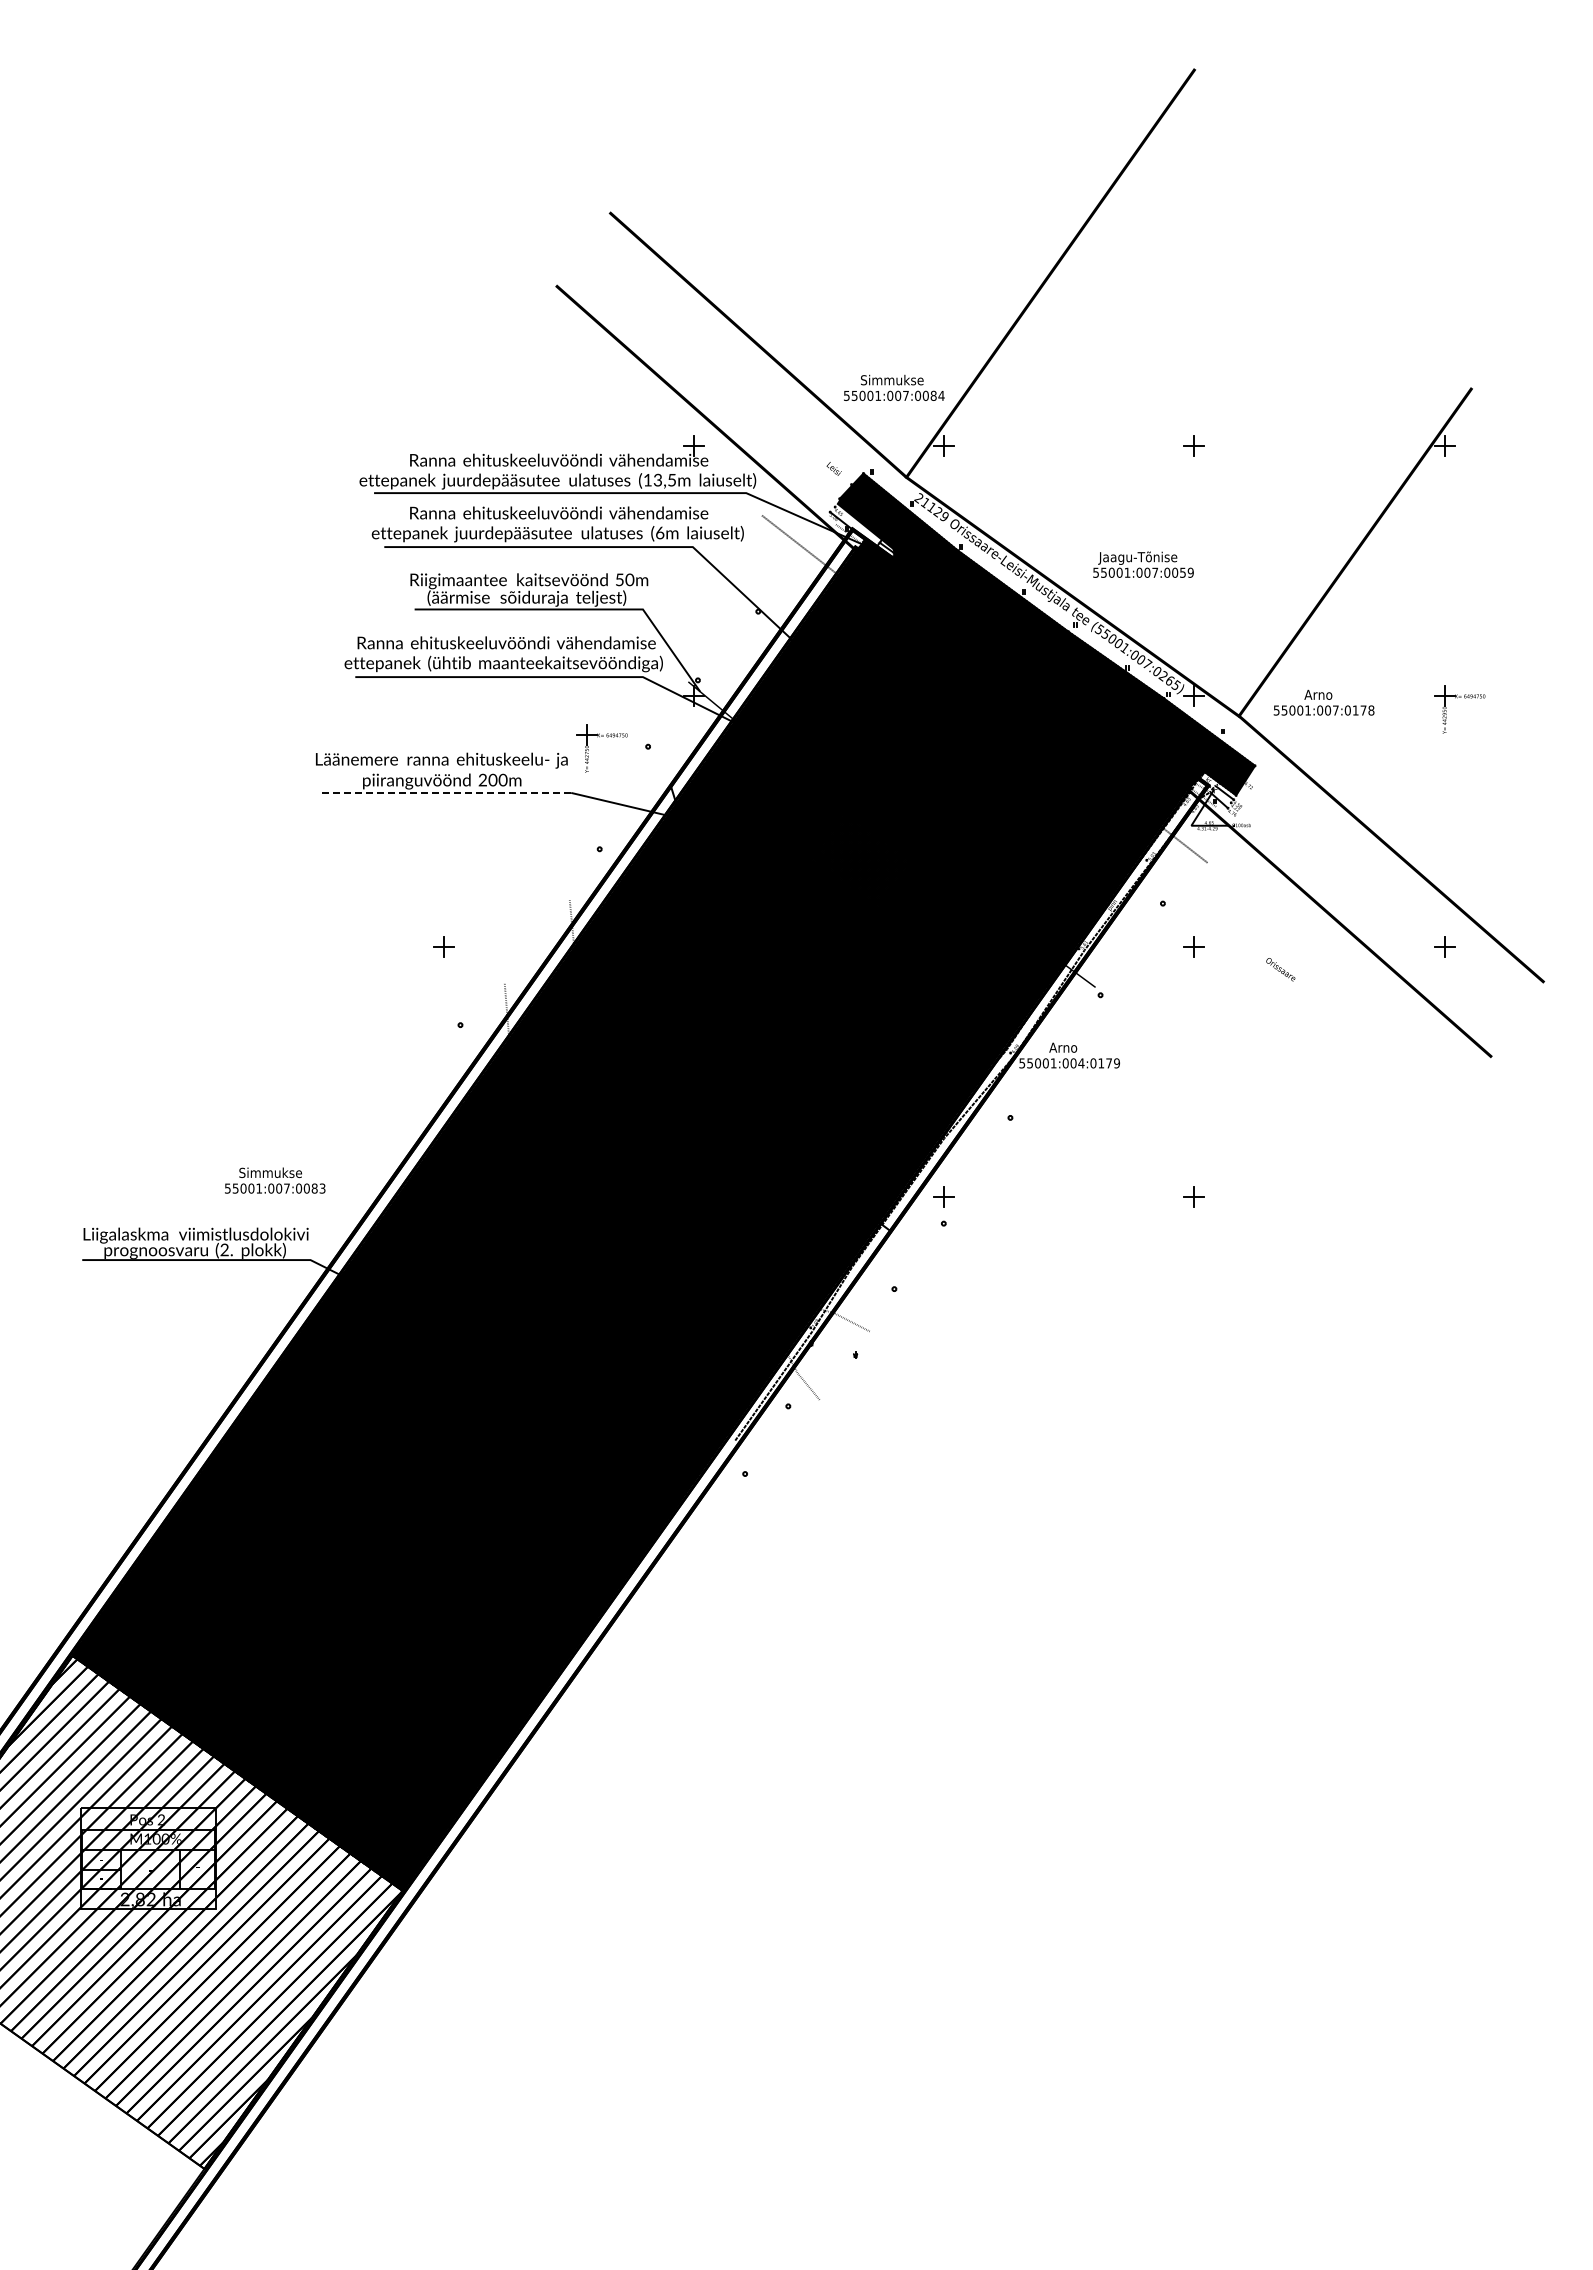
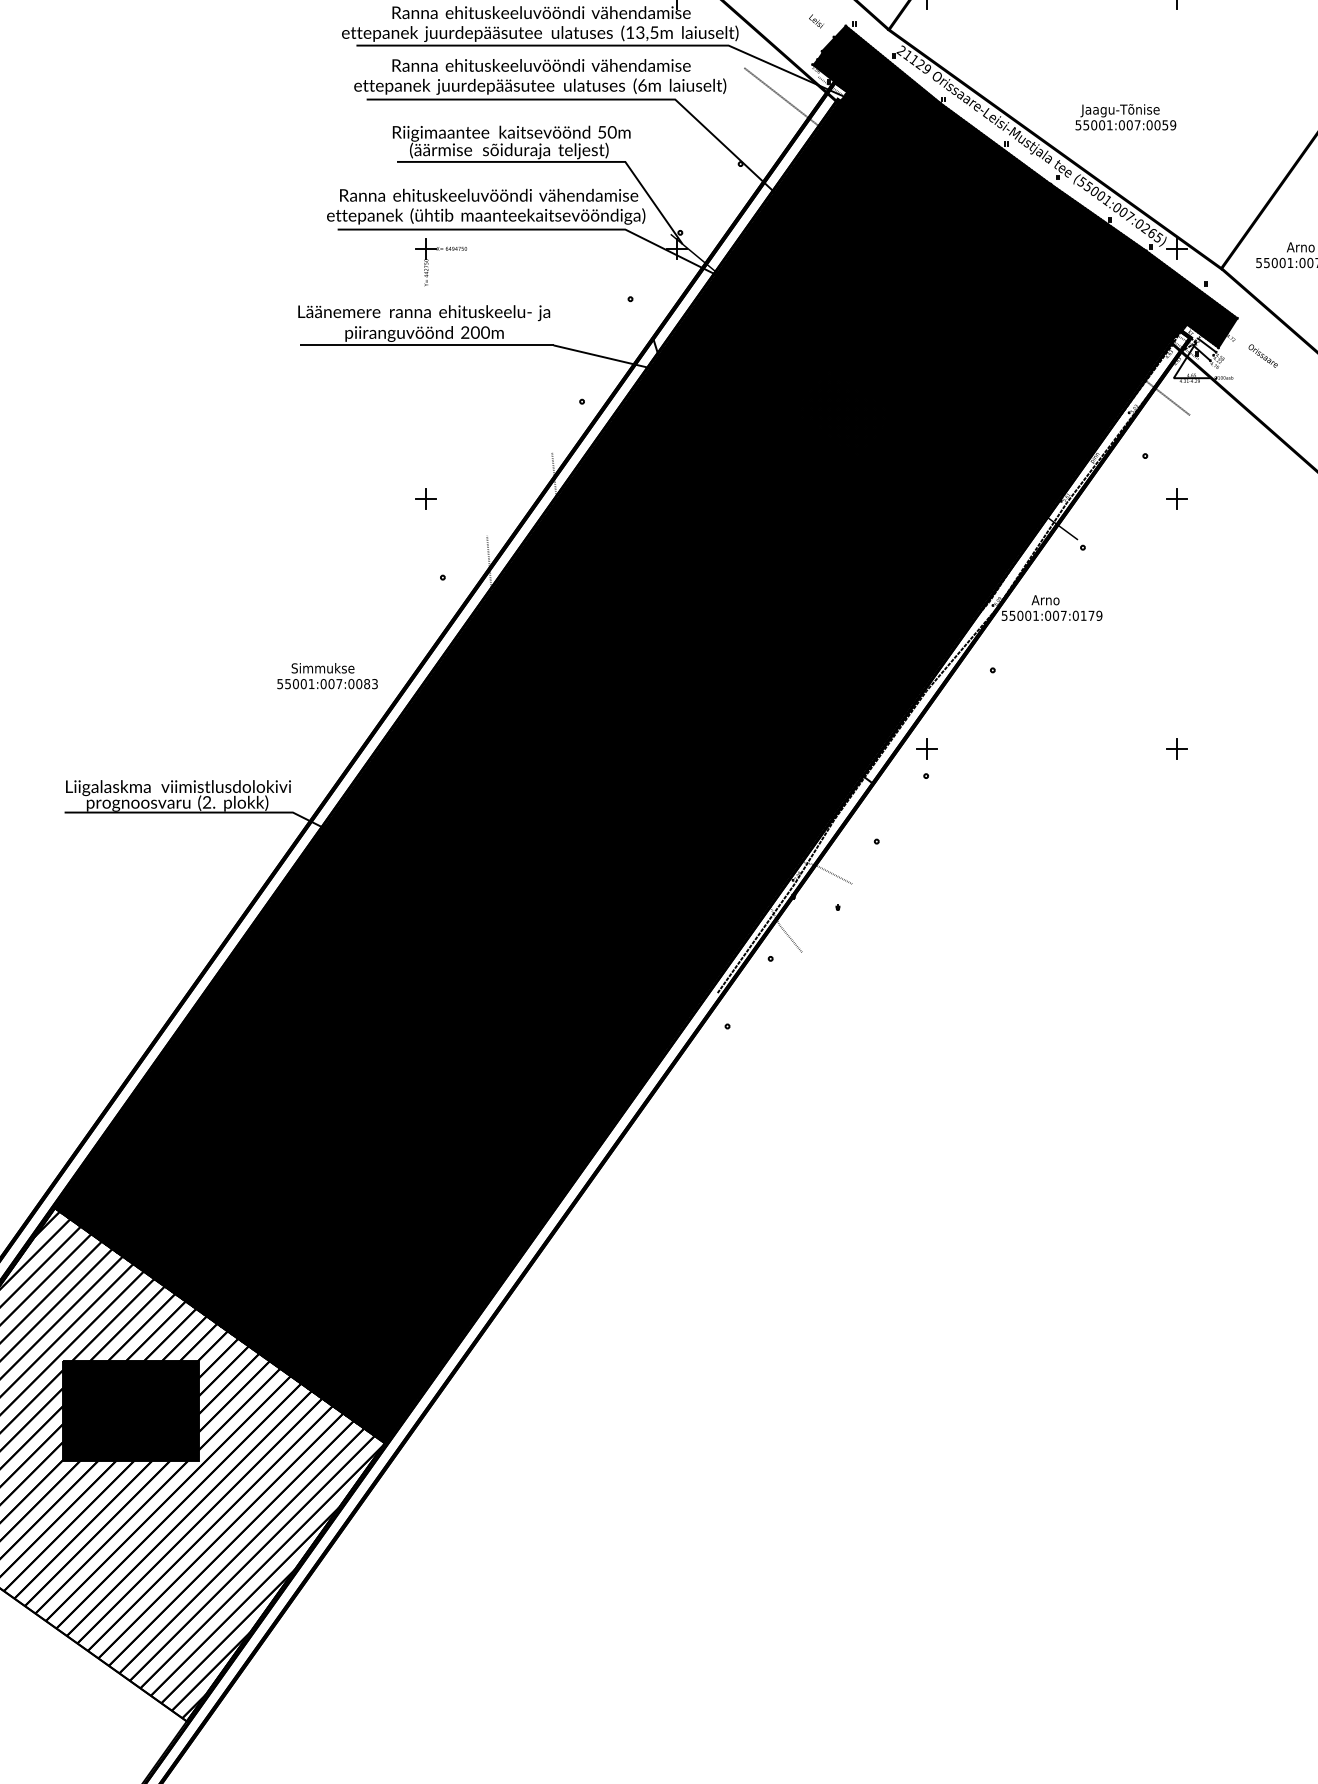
fill: (862, 532) -> (844, 84), added
part: (599, 737) -> (438, 250), moved
line: (444, 792) -> (426, 344), dashed -> solid
text: (1280, 969) -> (1262, 355), moved
text: (1081, 1063) -> (1063, 615), 55001:004:0179 -> 55001:007:0179
text: (275, 1180) -> (327, 675), moved
fill: (148, 1858) -> (130, 1410), added

